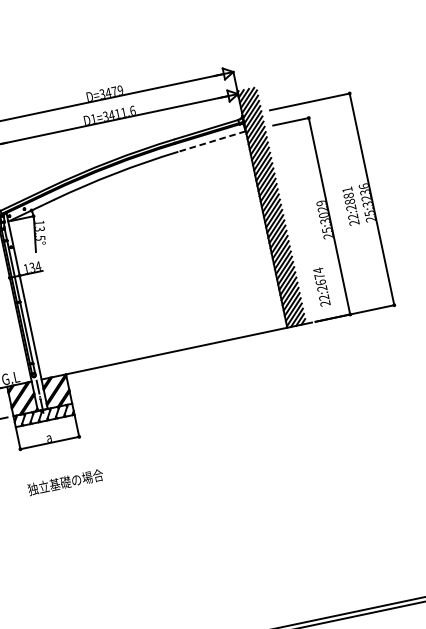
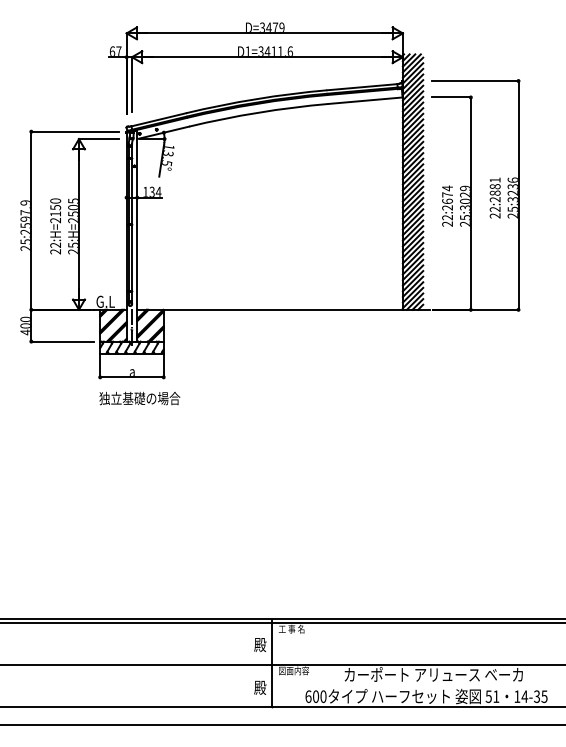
line: (211, 141) -> (365, 100), dashed -> solid
text: (321, 286) -> (447, 205), moved
text: (65, 482) -> (139, 398), moved

